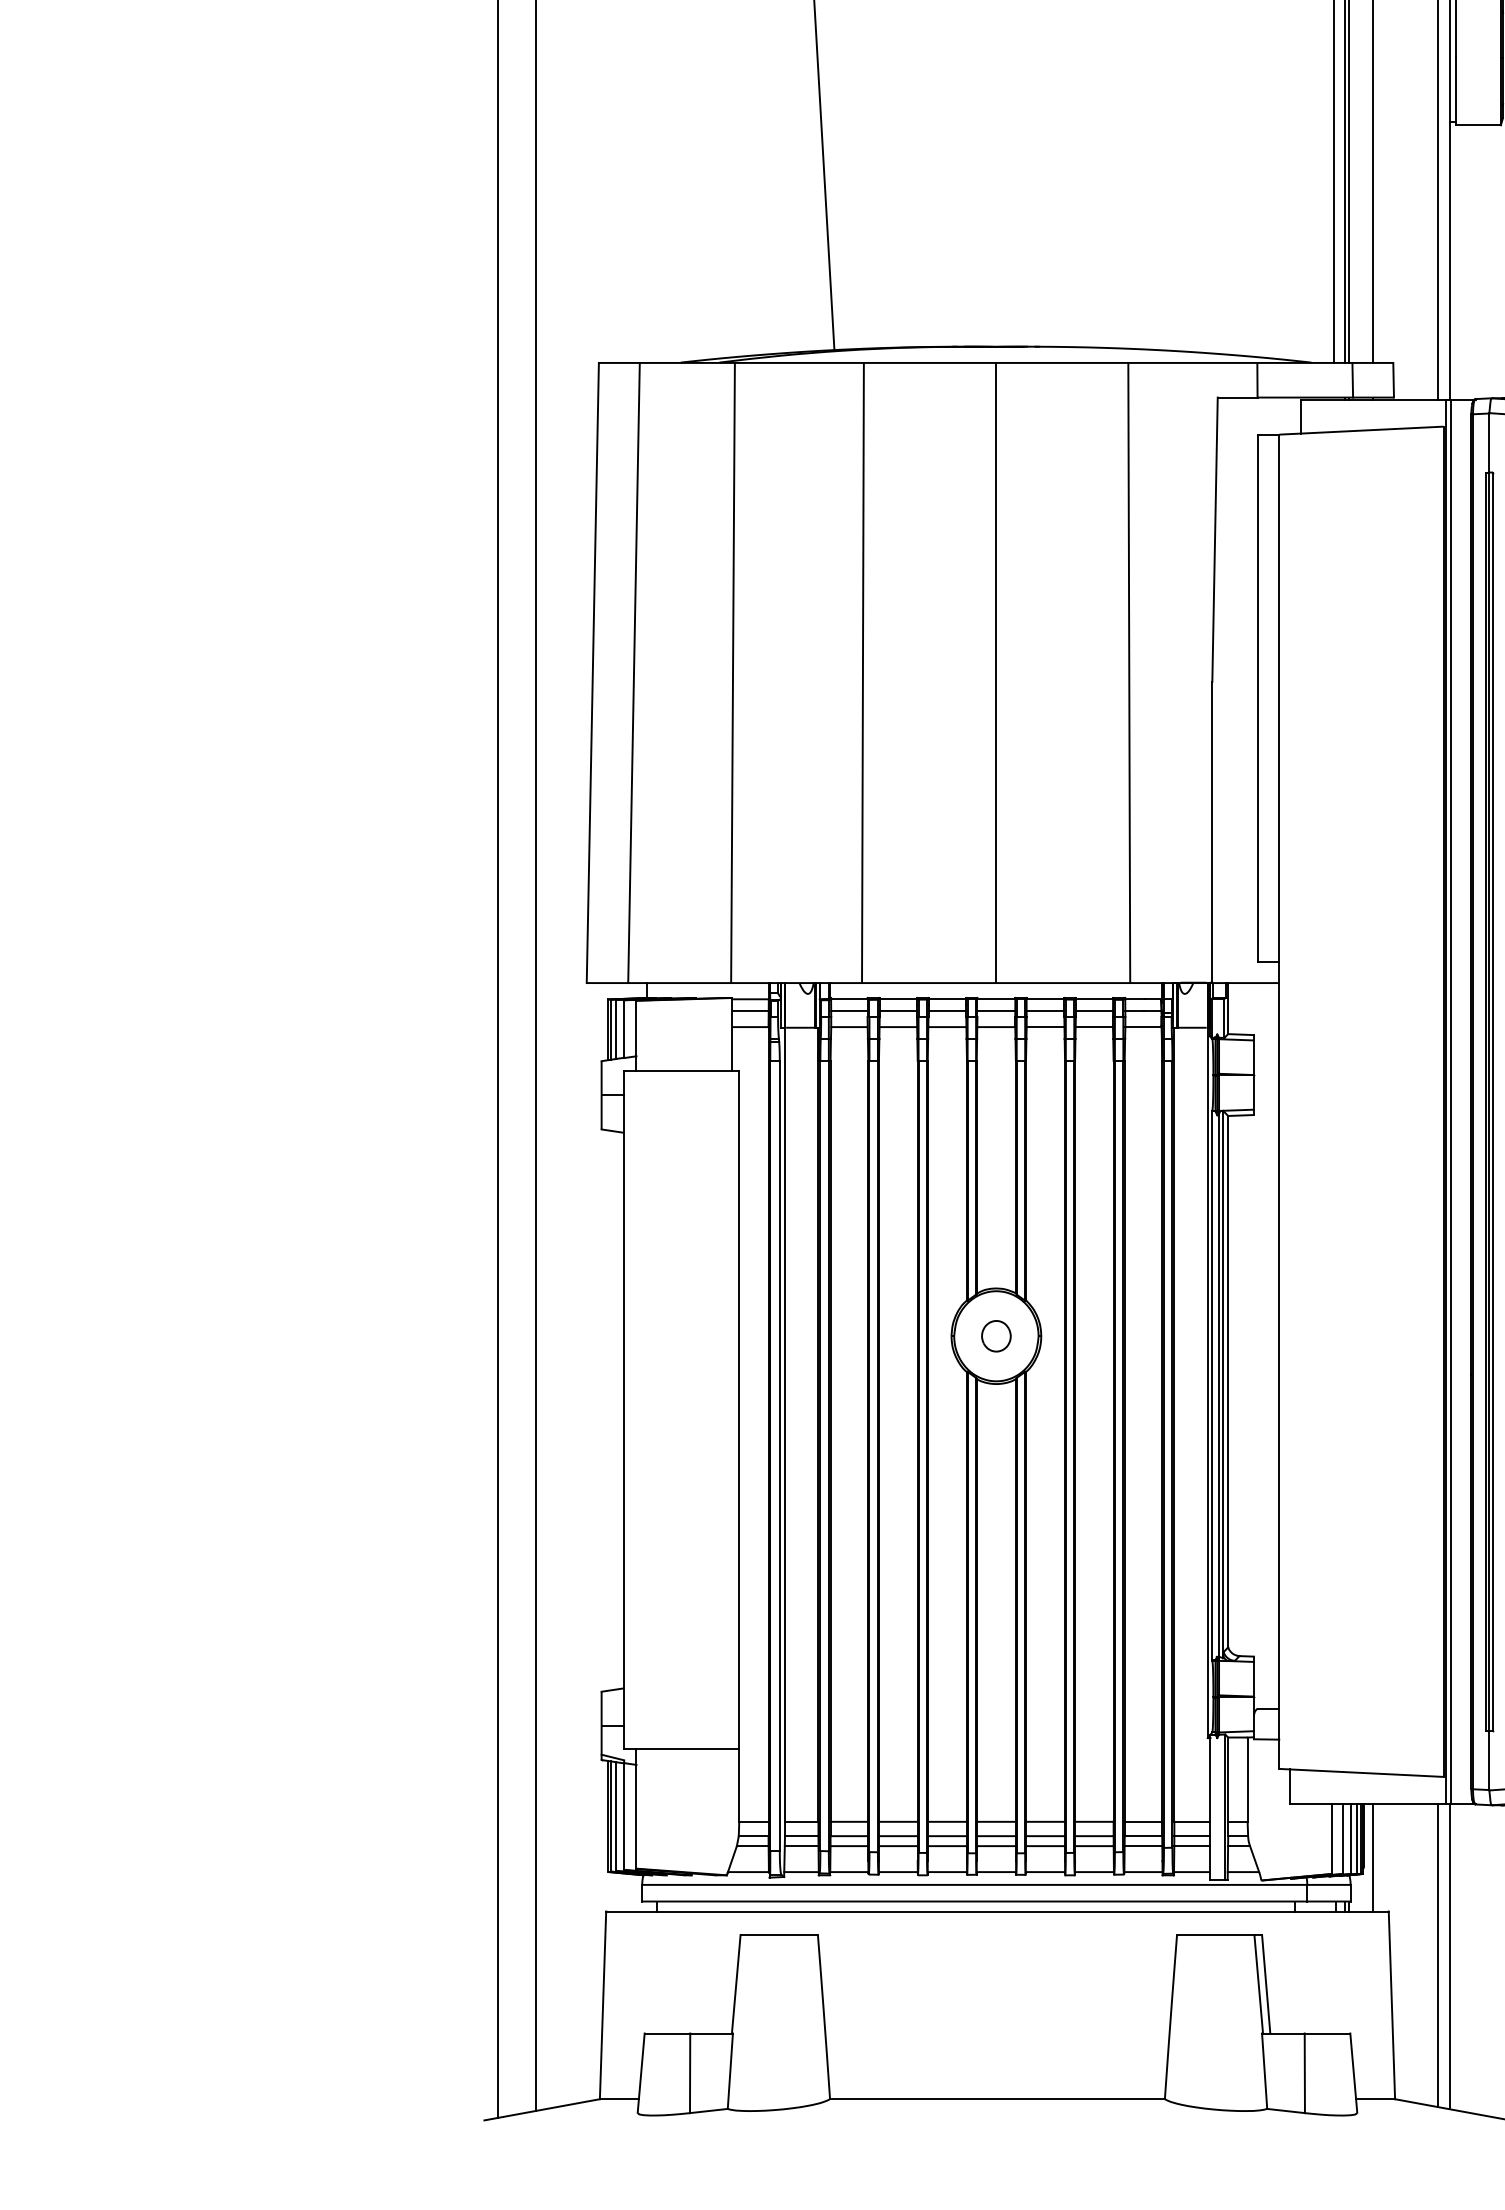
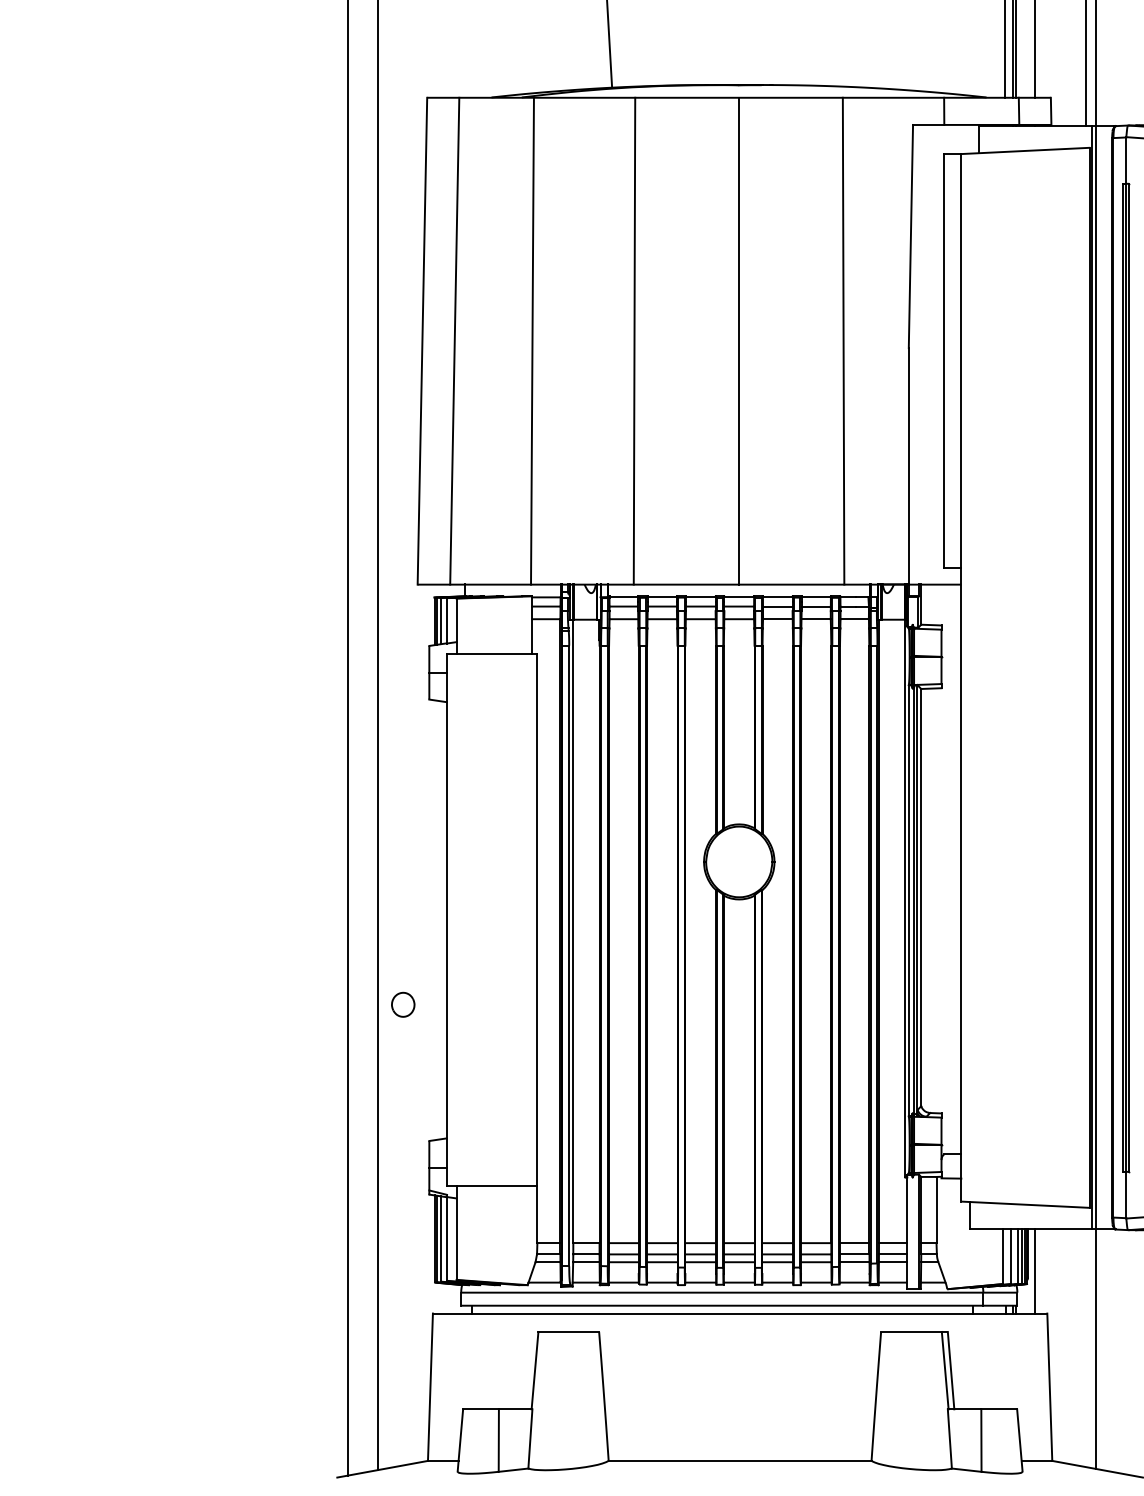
part: (996, 1336) -> (403, 1005), moved
line: (1438, 1955) -> (1086, 1348), removed

